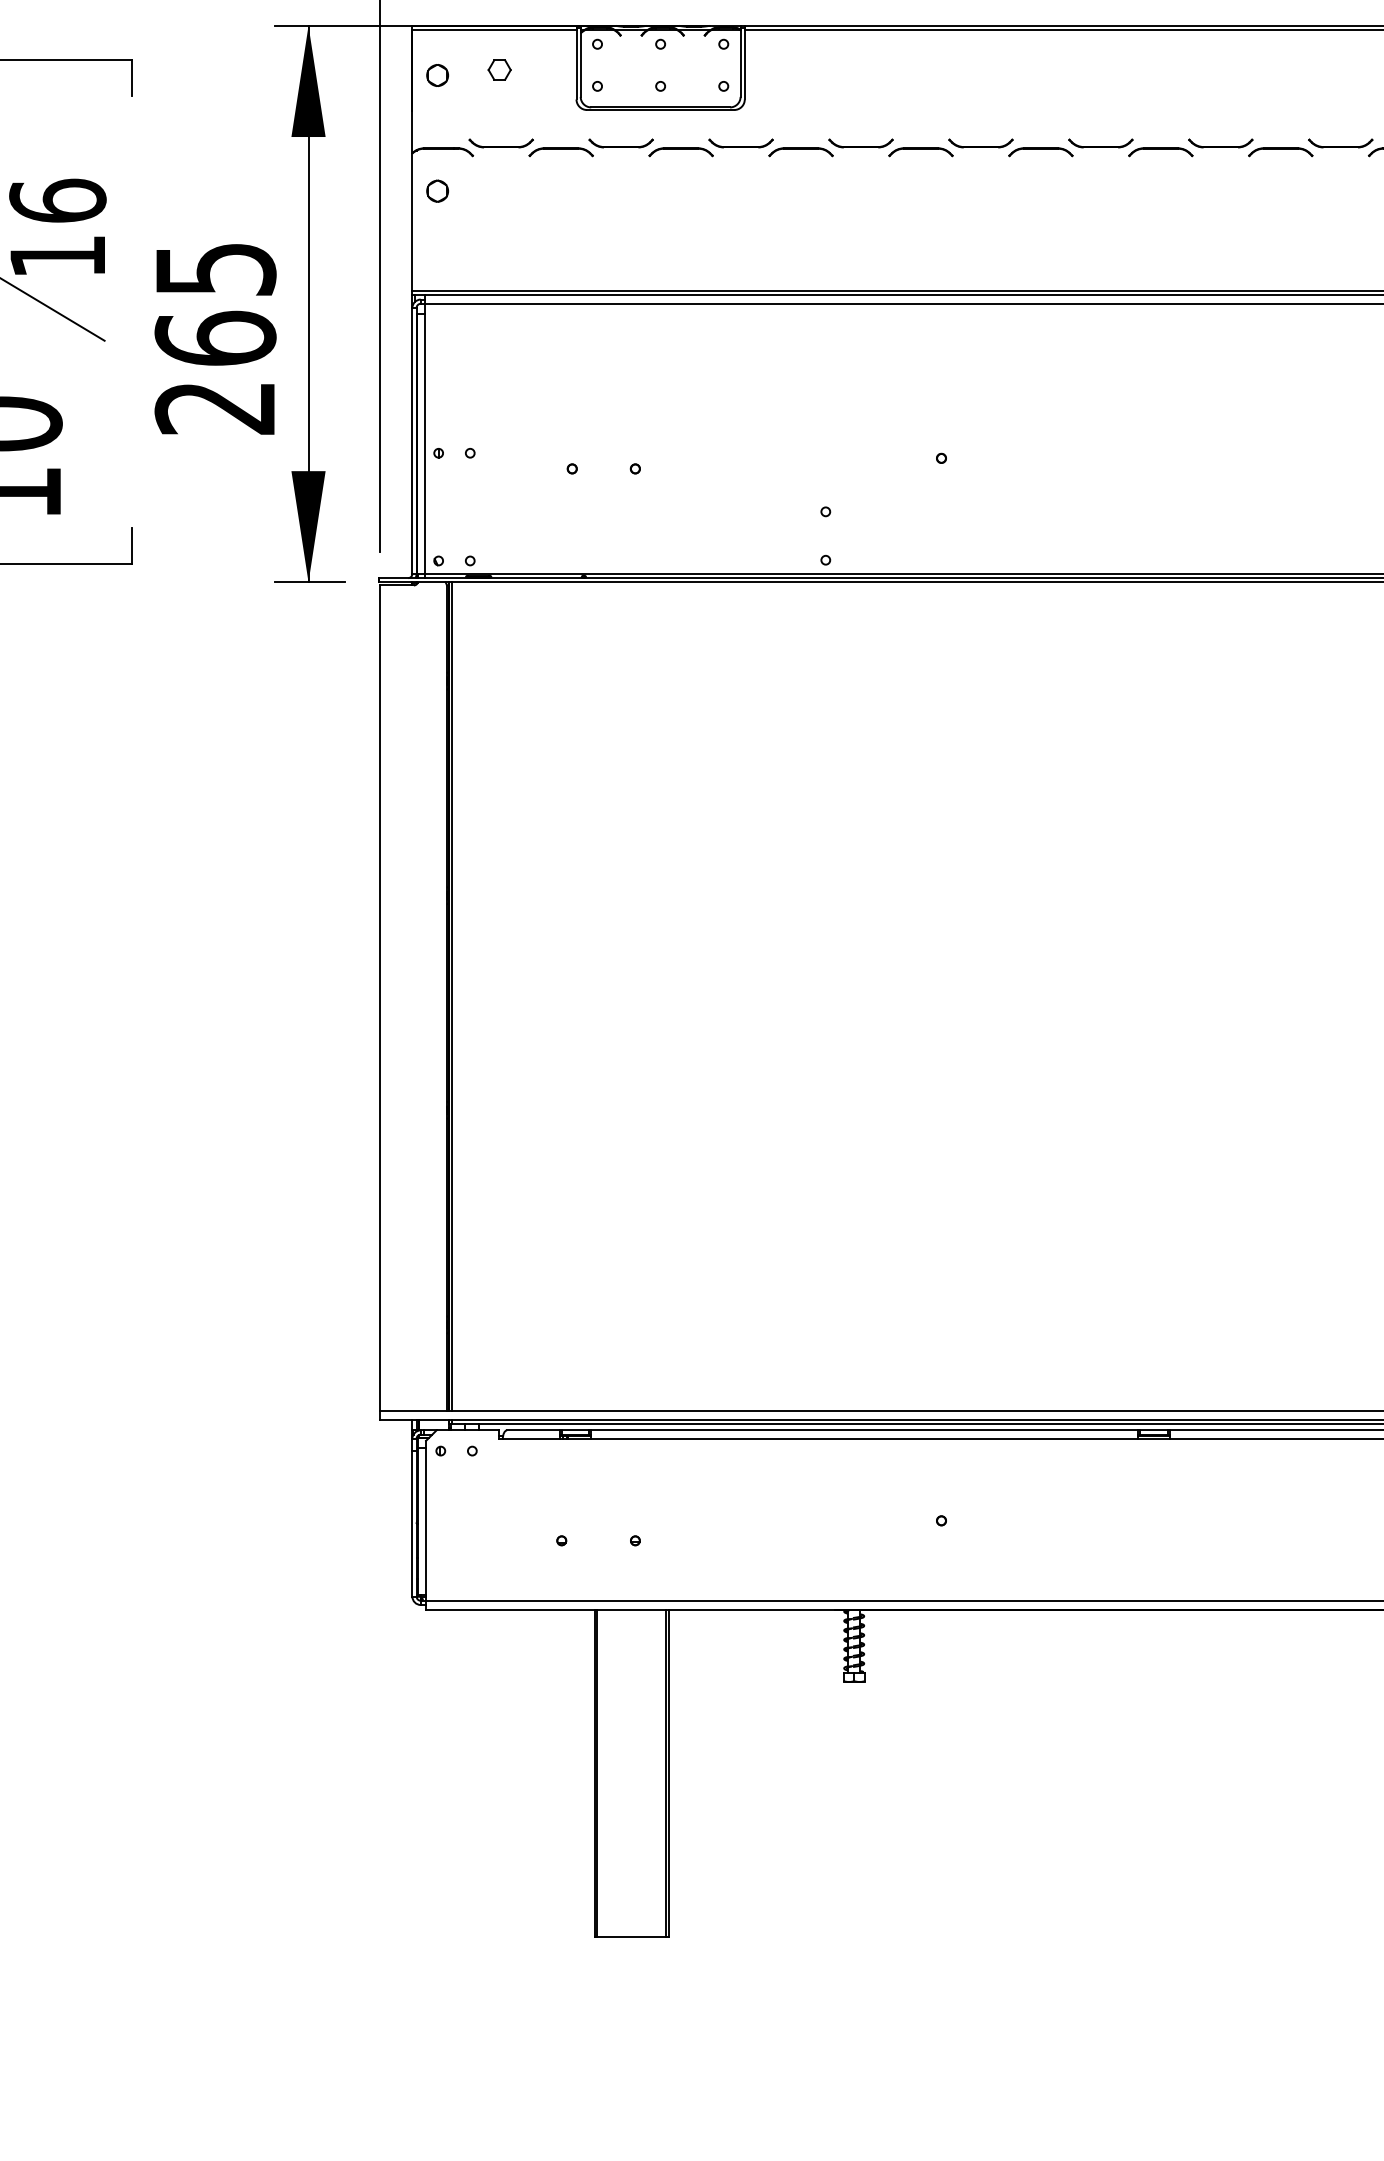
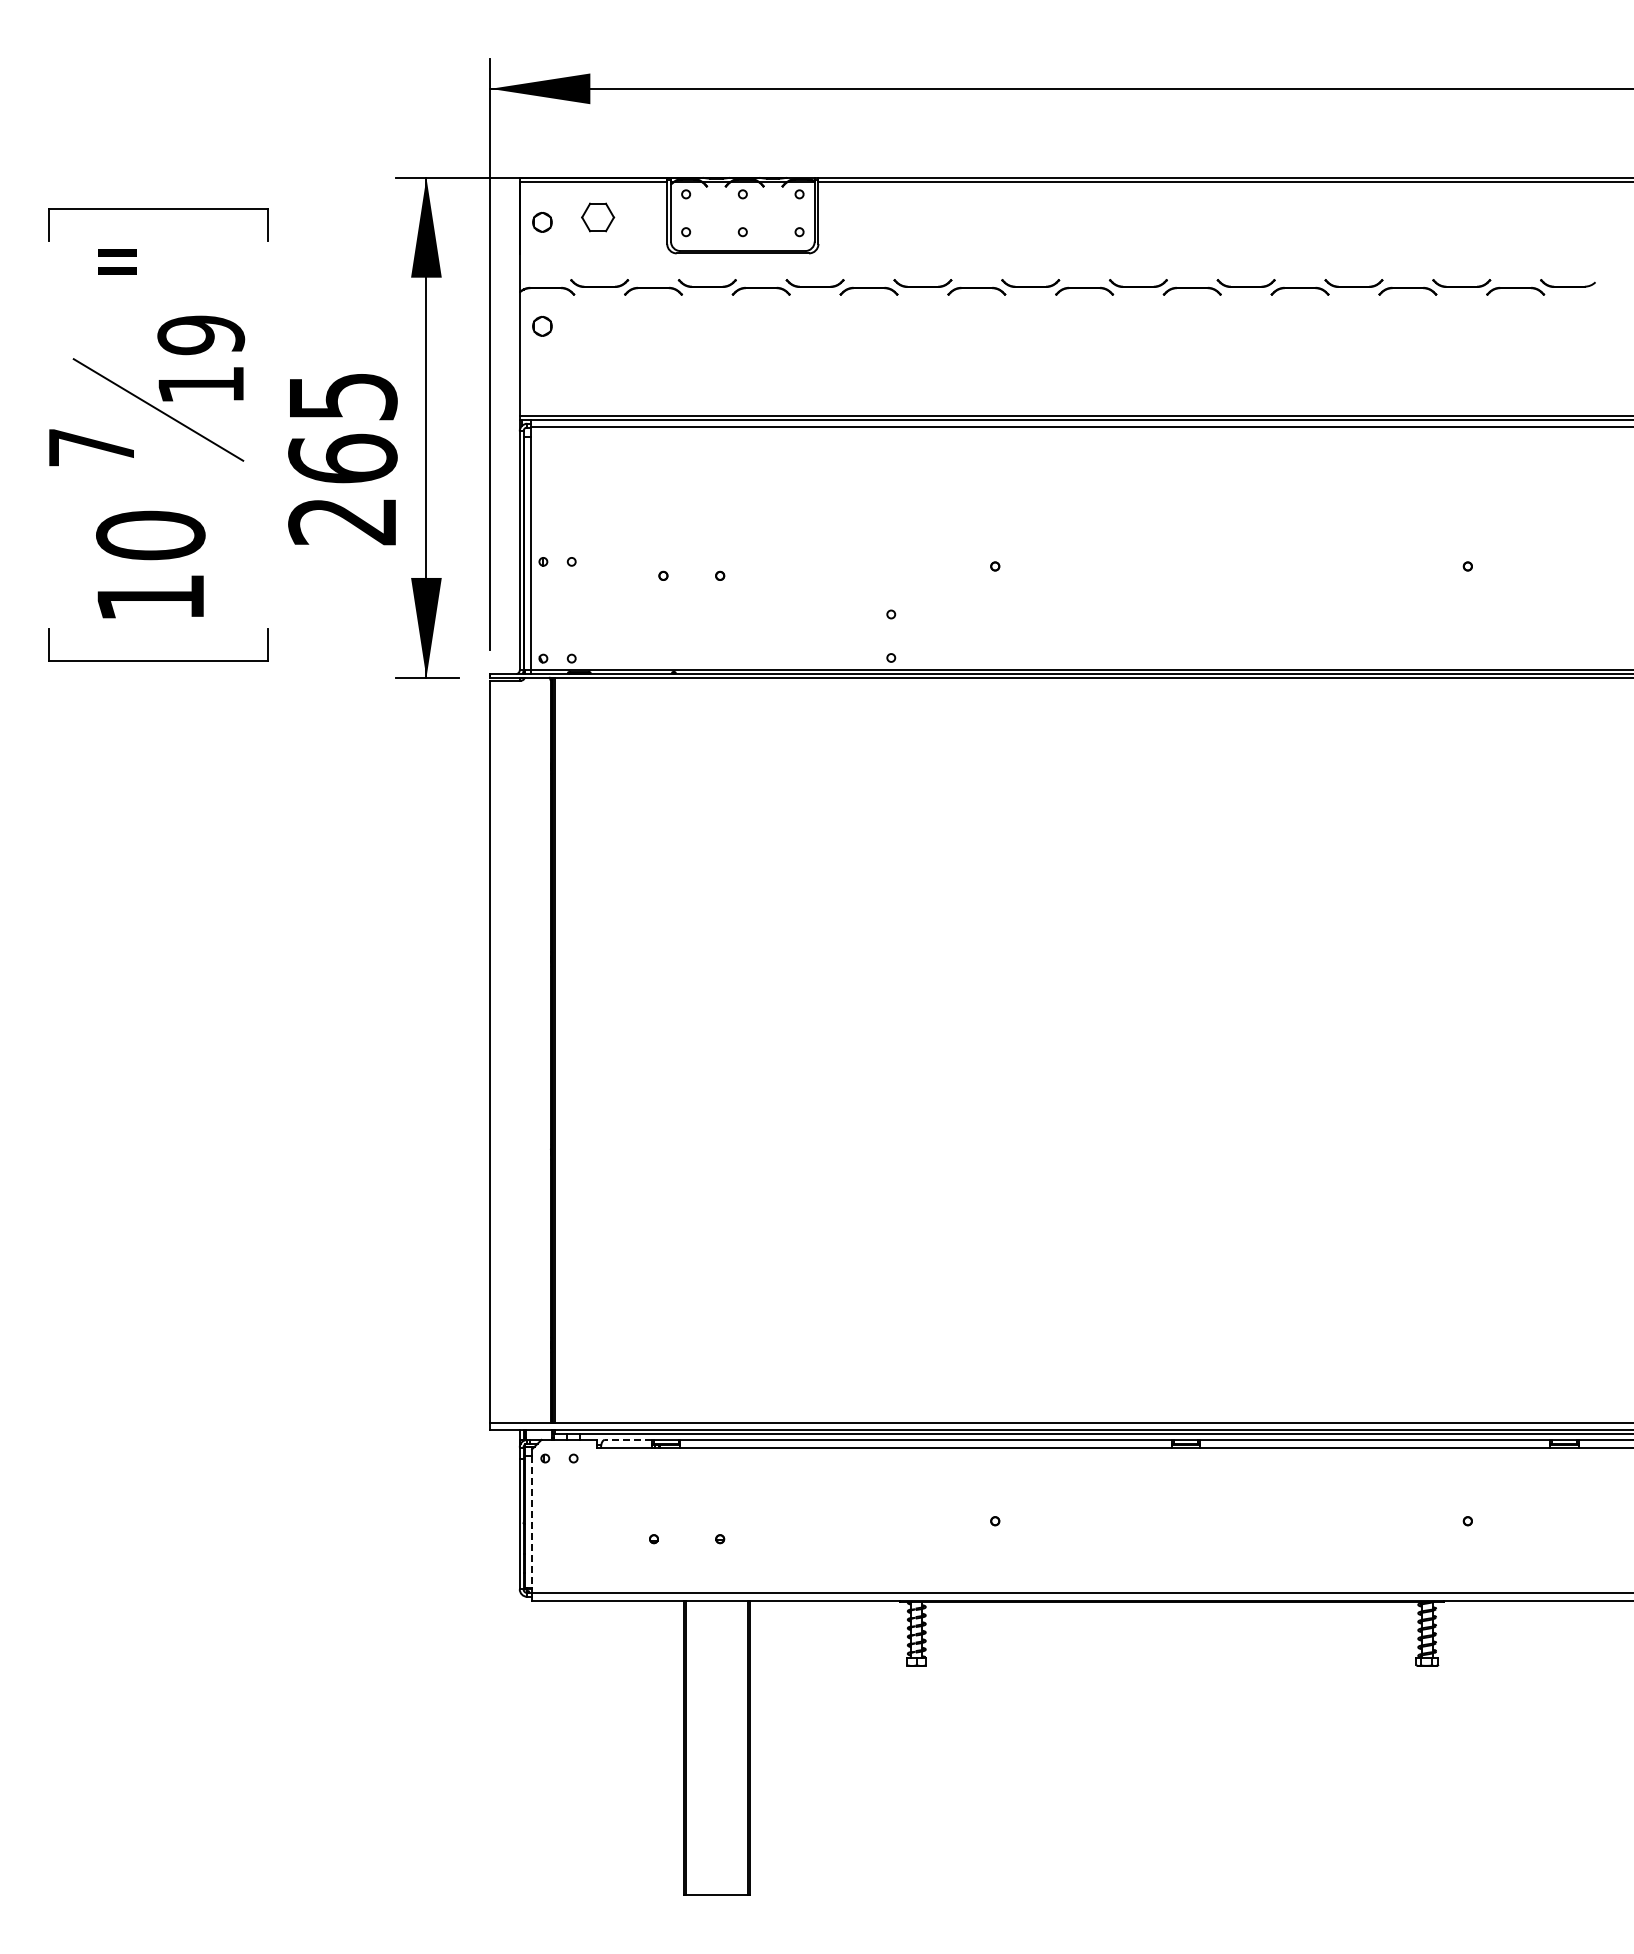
part: (500, 70) -> (598, 217), size x1.6
text: (58, 201) -> (201, 335), 16 -> 19
line: (533, 1429) -> (628, 1439), solid -> dashed
line: (426, 1521) -> (532, 1521), solid -> dashed

